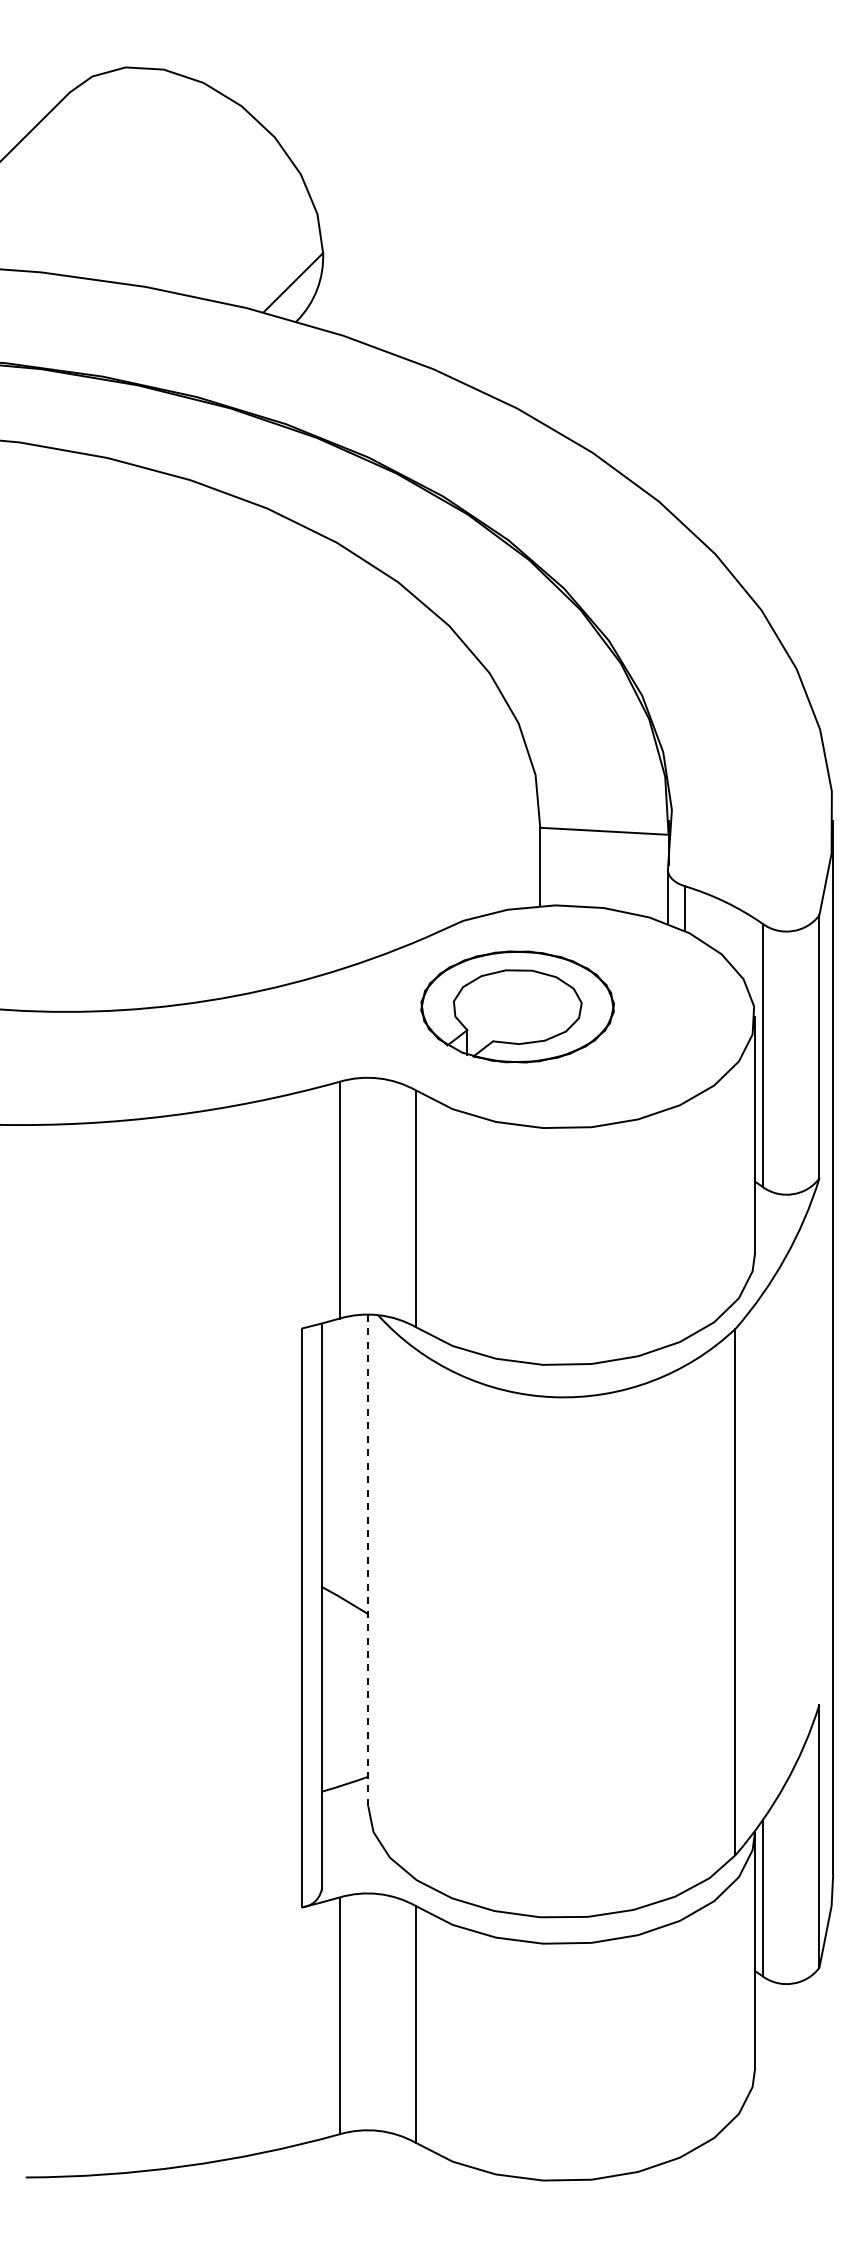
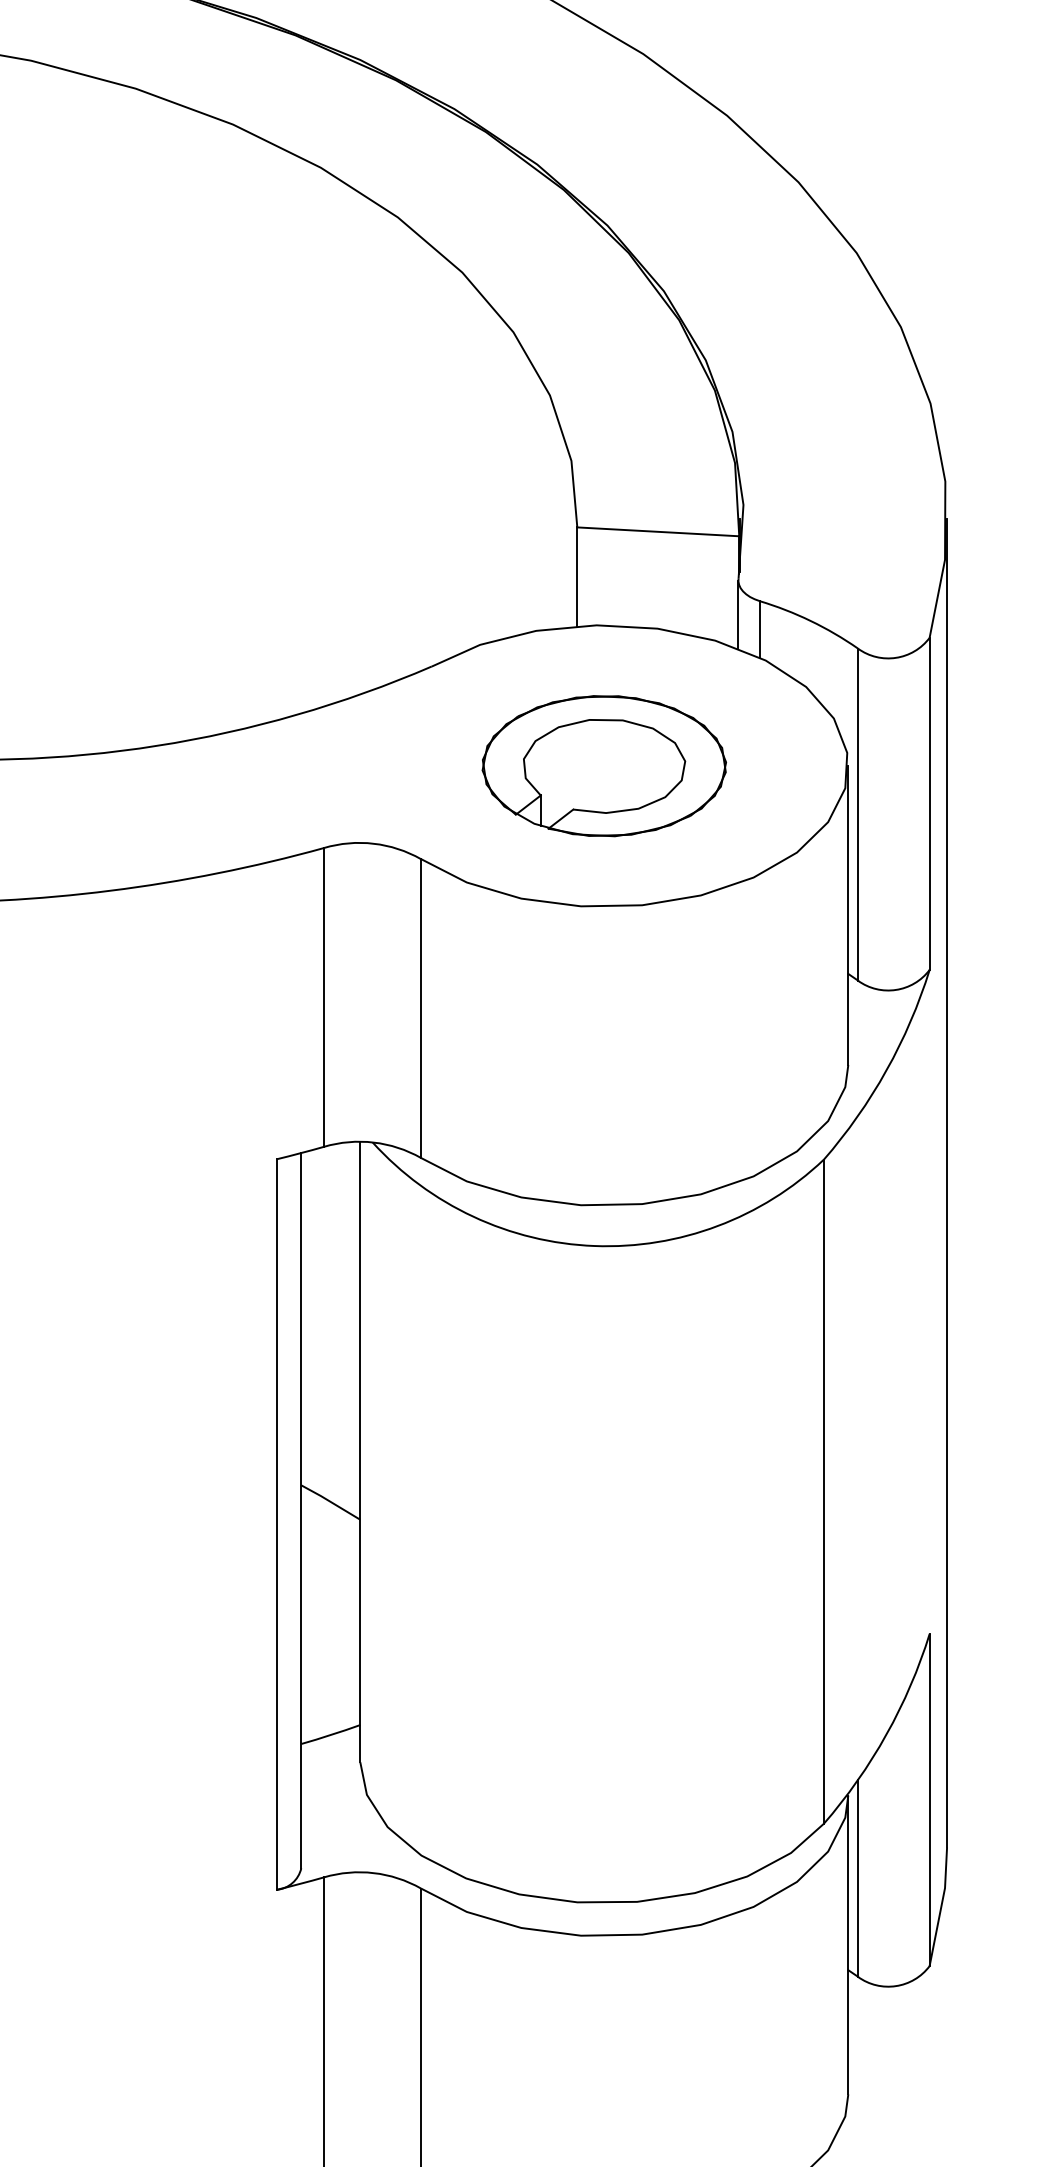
part: (517, 1006) -> (604, 765), moved
line: (368, 1560) -> (360, 1452), dashed -> solid

